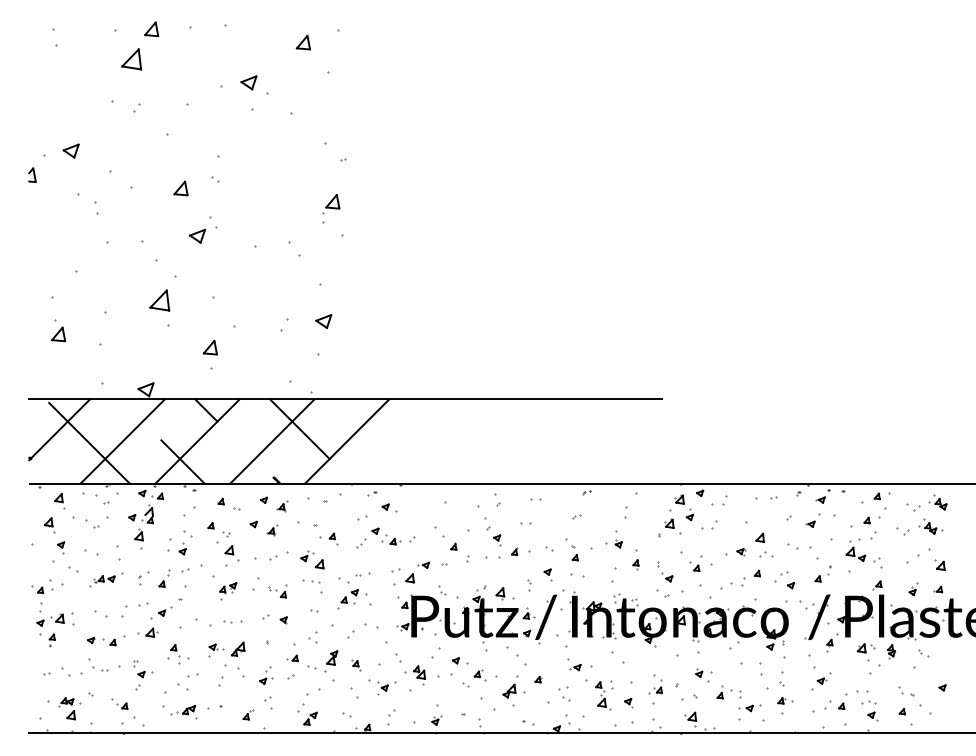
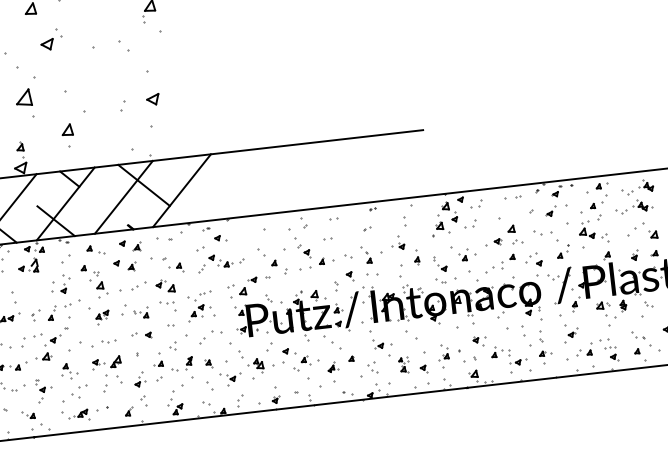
part: (138, 538) -> (20, 149), moved
part: (331, 661) -> (189, 363), size x0.7
part: (513, 686) -> (332, 366), size x0.6
part: (604, 695) -> (404, 365), size x0.7

